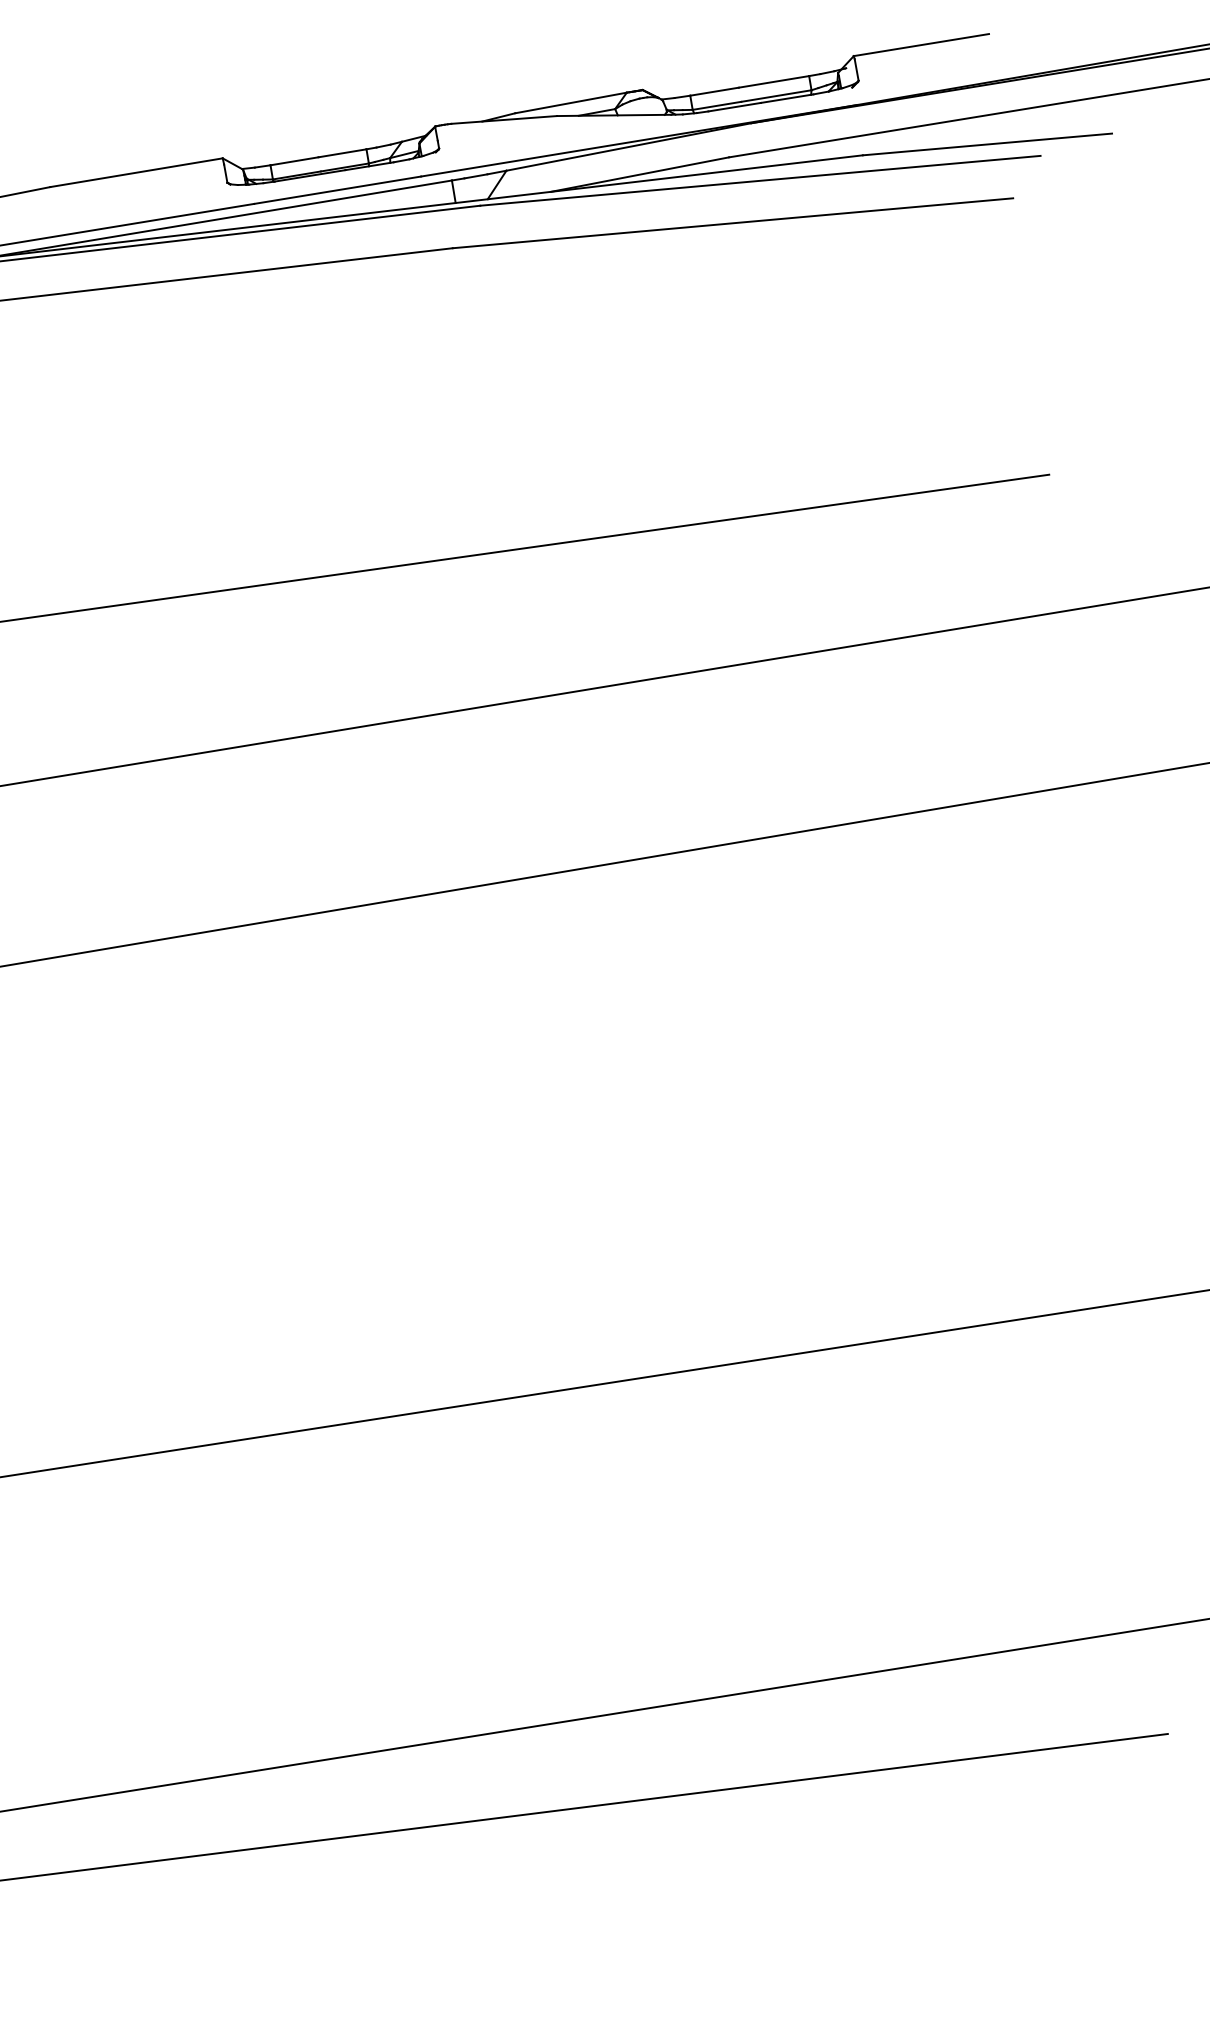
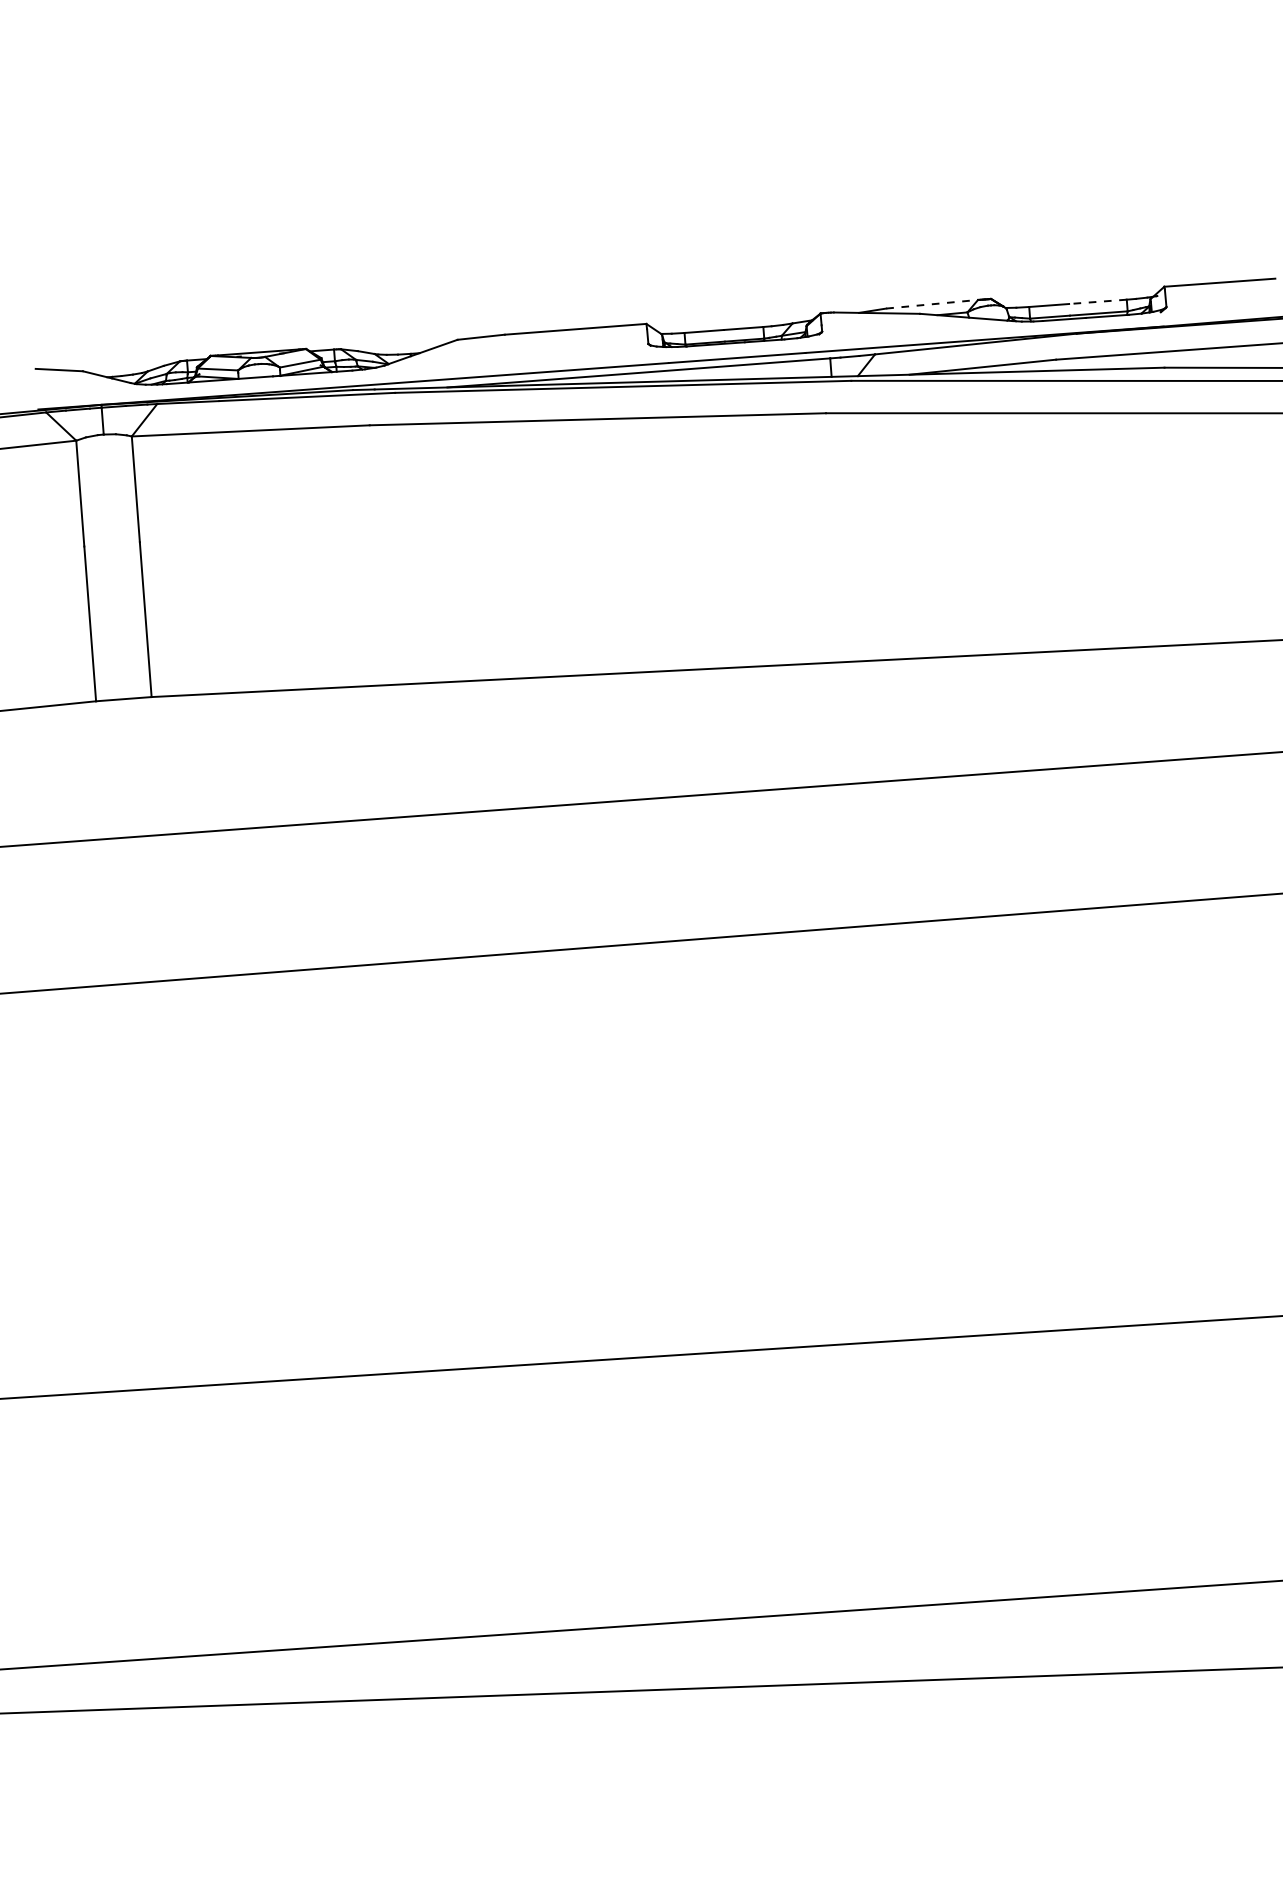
line: (773, 81) -> (1097, 301), solid -> dashed
line: (571, 103) -> (932, 304), solid -> dashed

